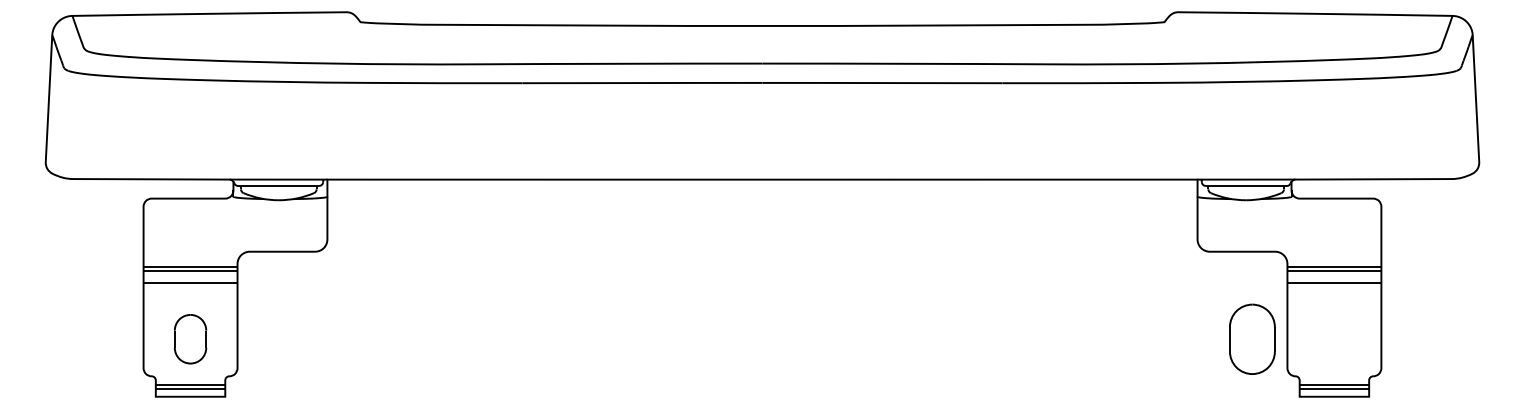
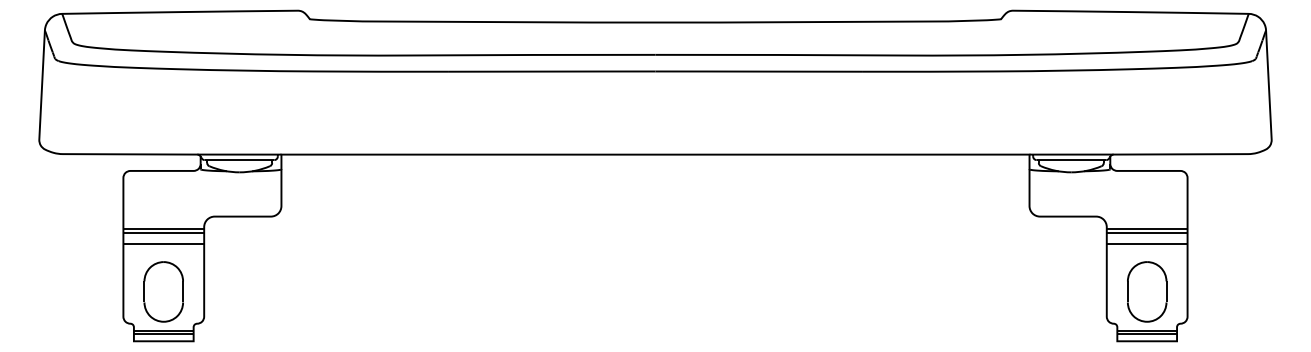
part: (190, 338) -> (163, 291), size x1.43
part: (1252, 338) -> (1147, 291), moved

